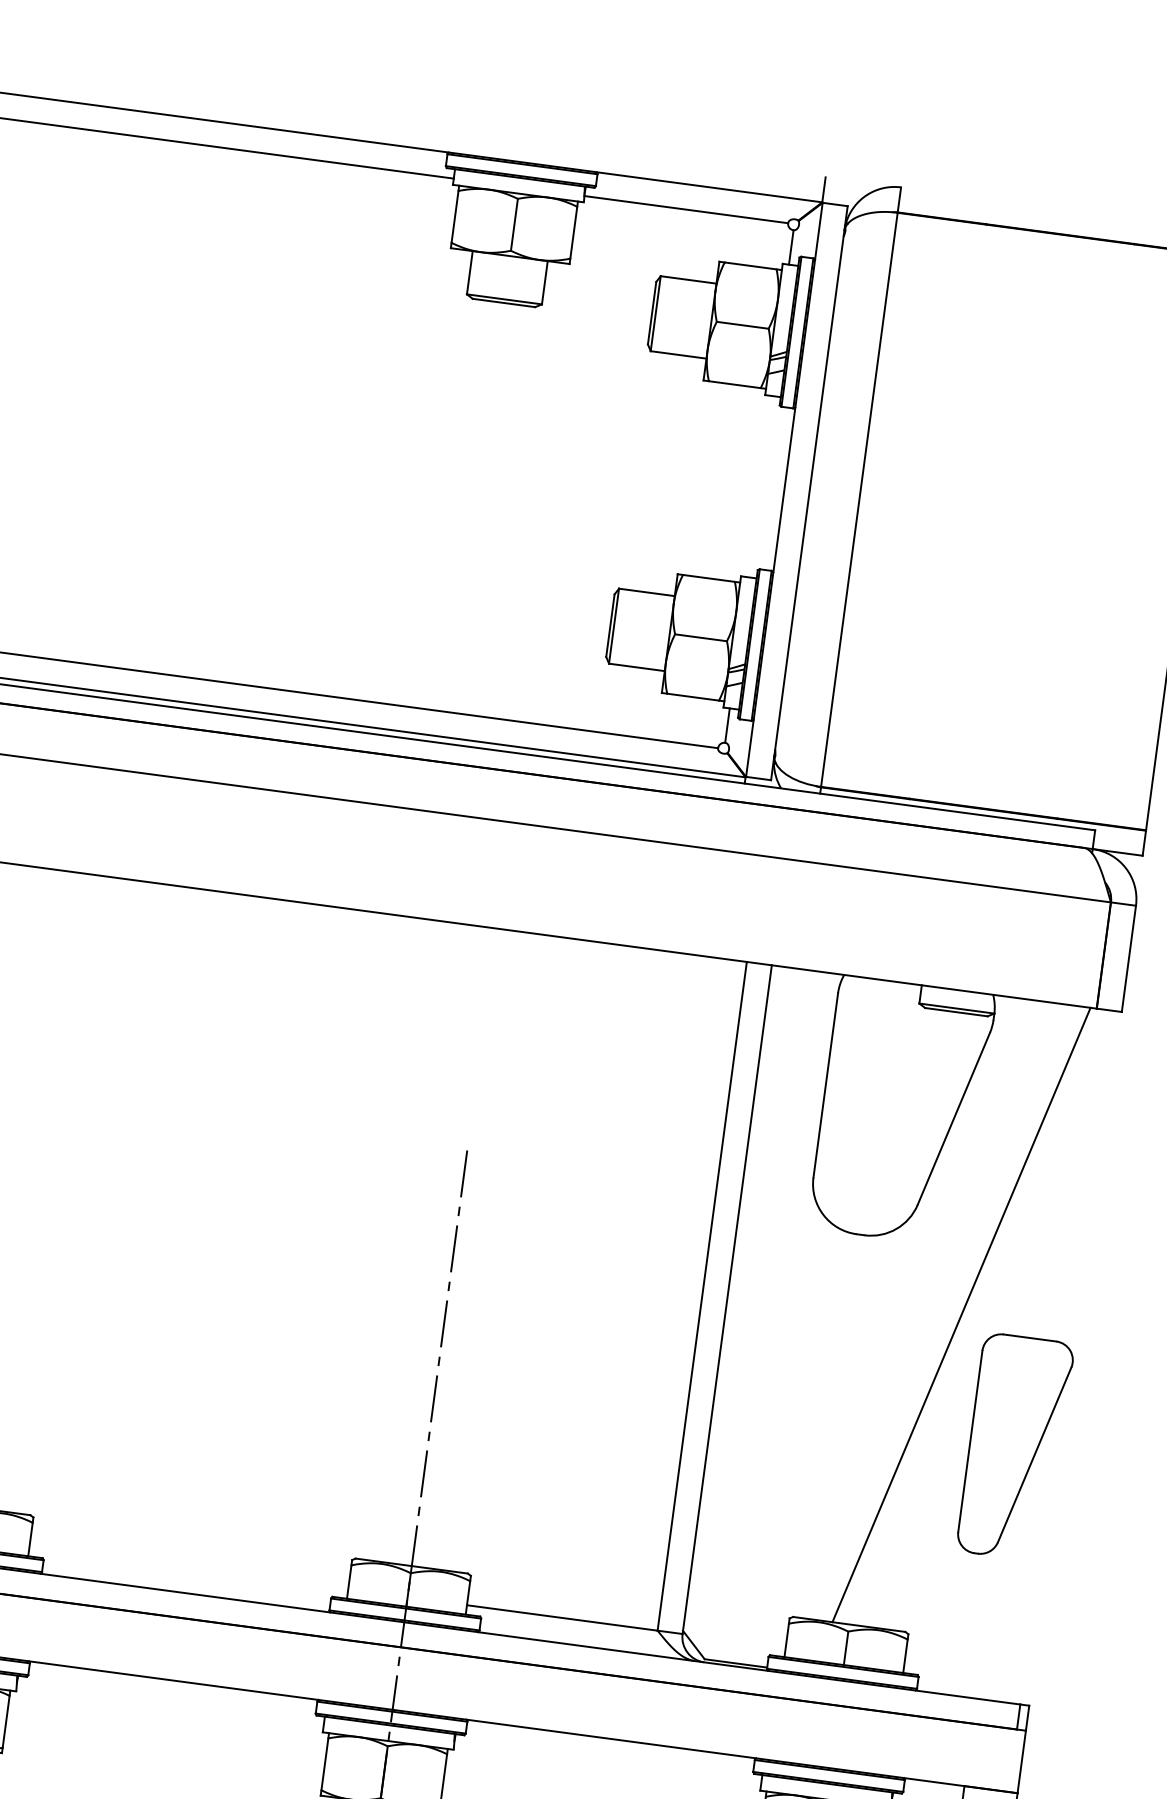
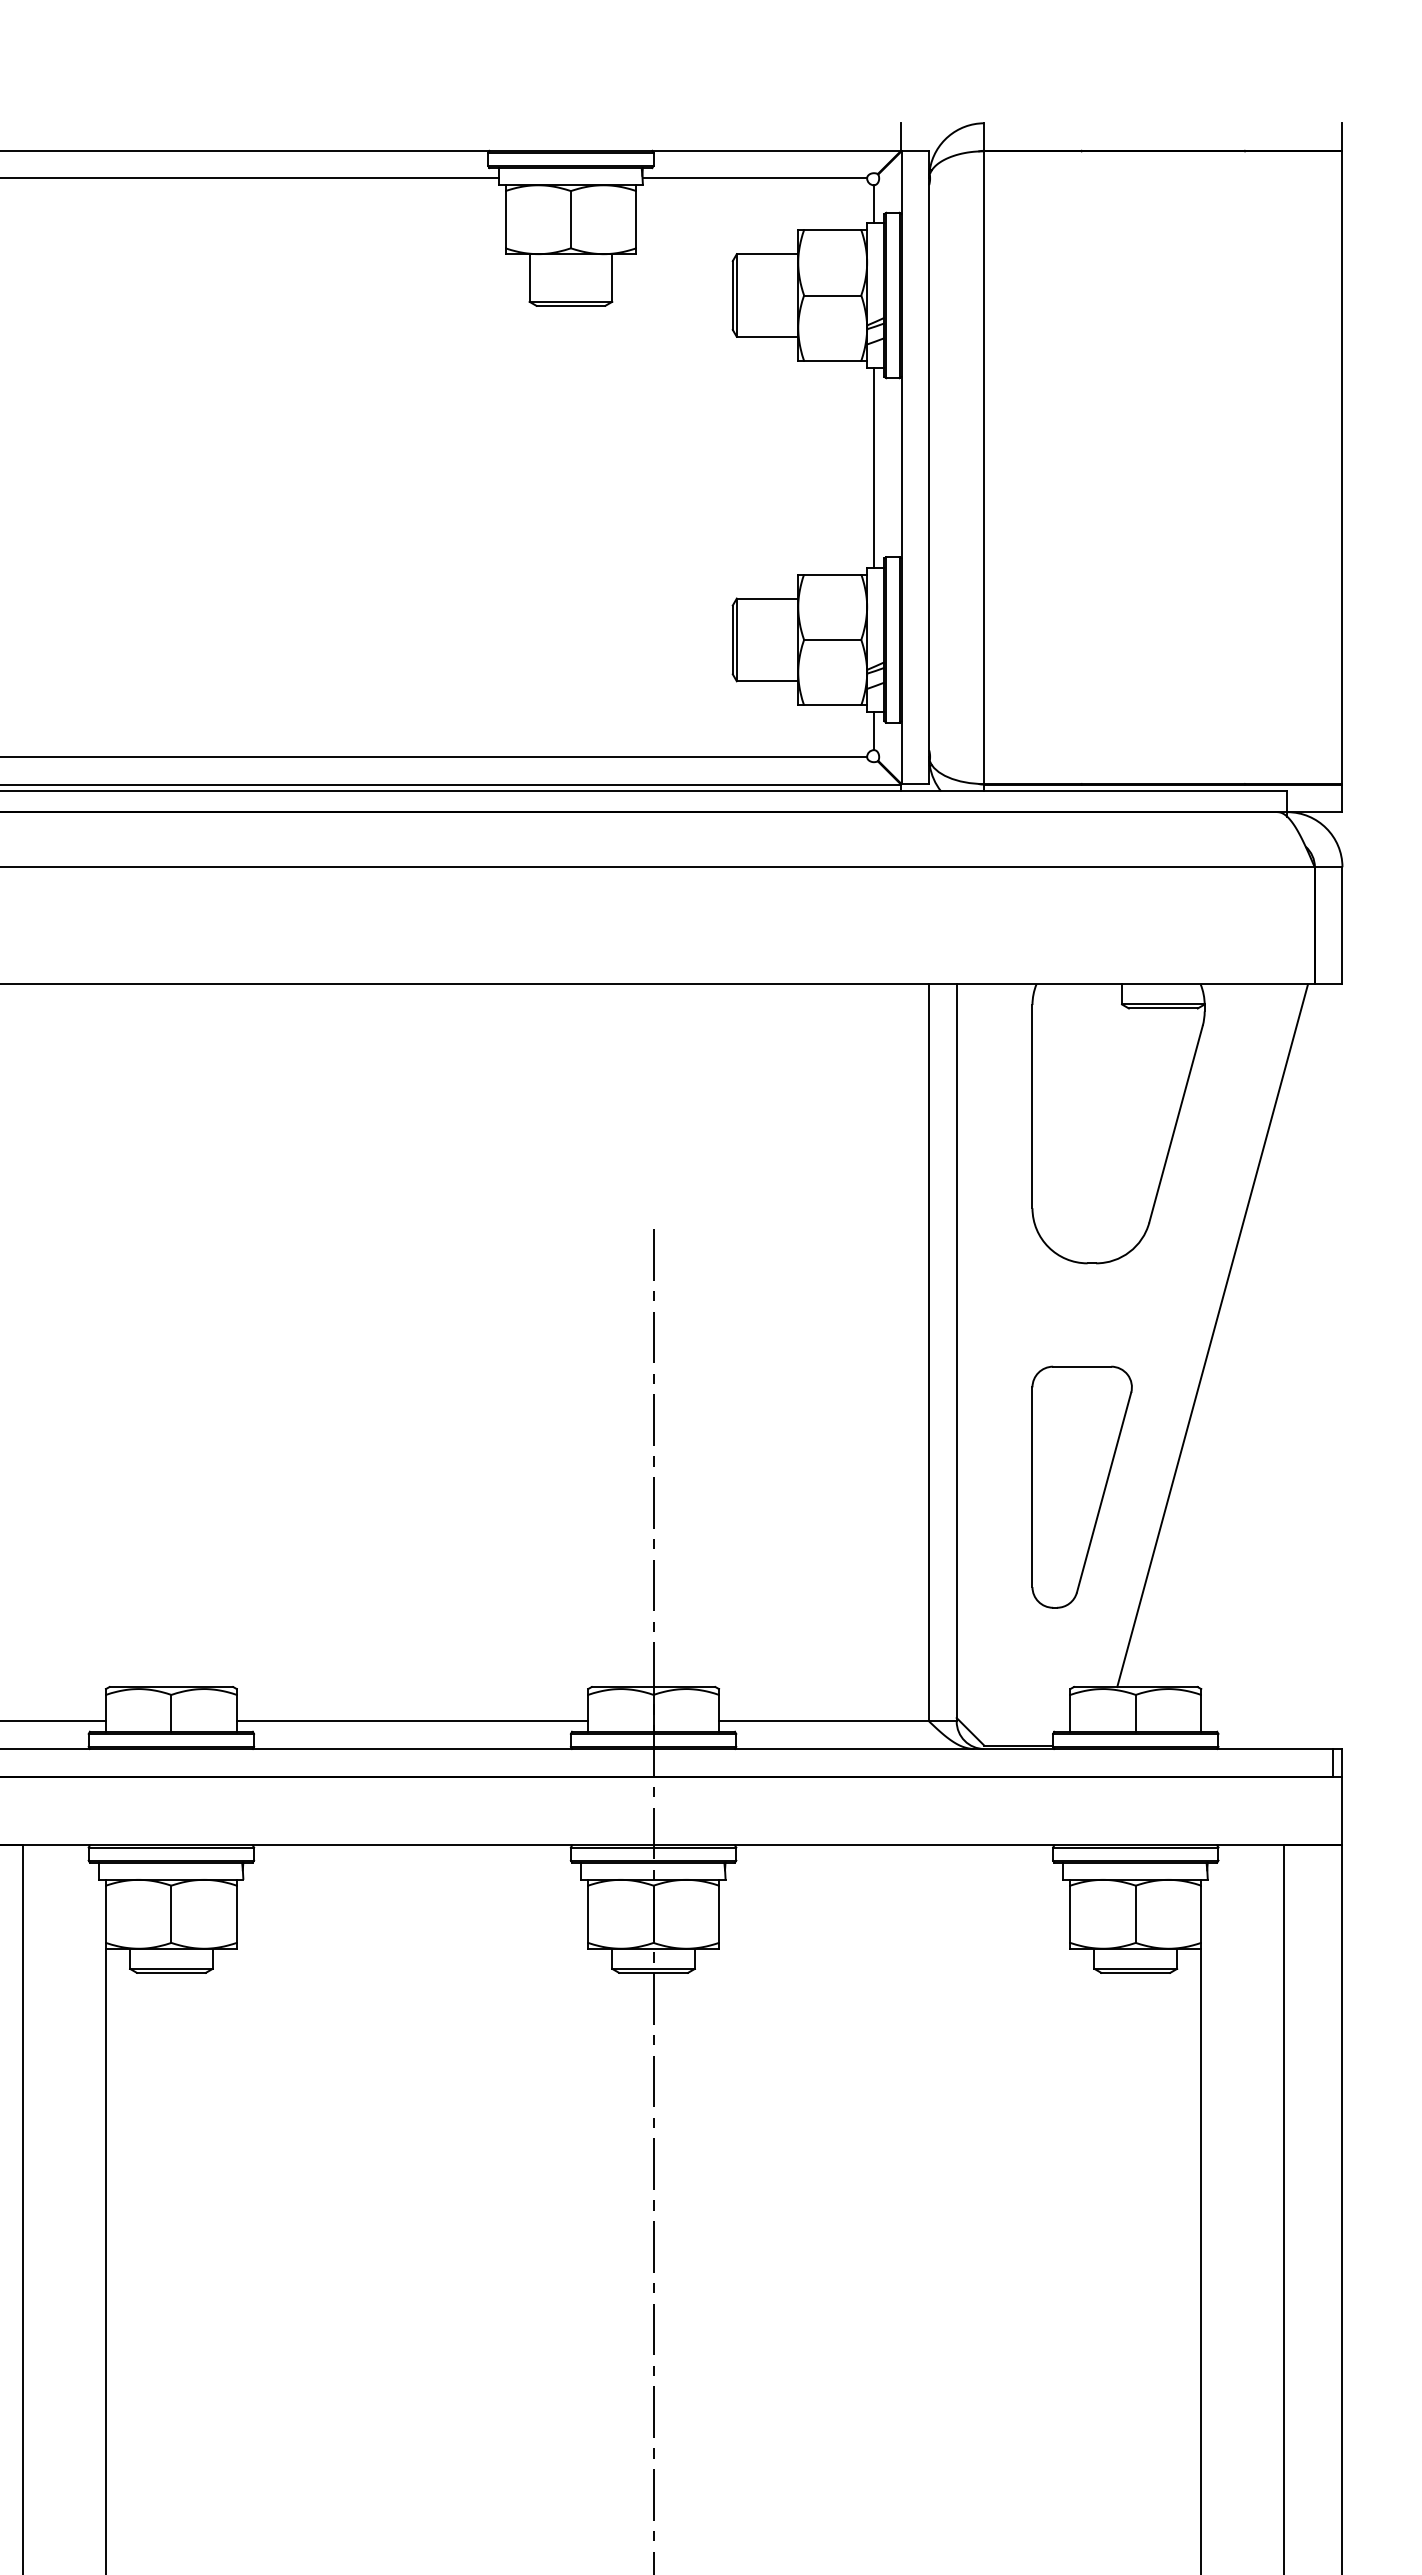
line: (759, 486) -> (874, 467), added
part: (1014, 1446) -> (1081, 1486), moved
line: (188, 1568) -> (412, 1721), added

